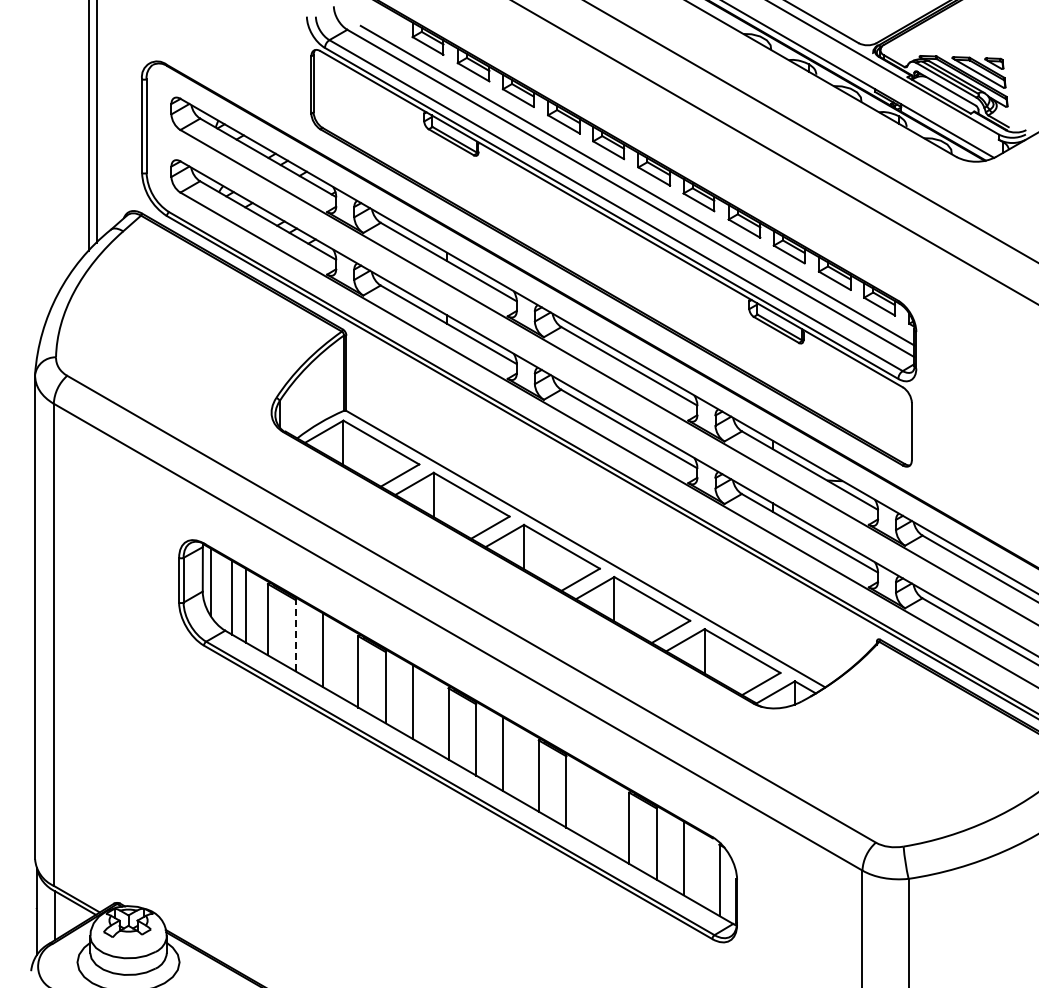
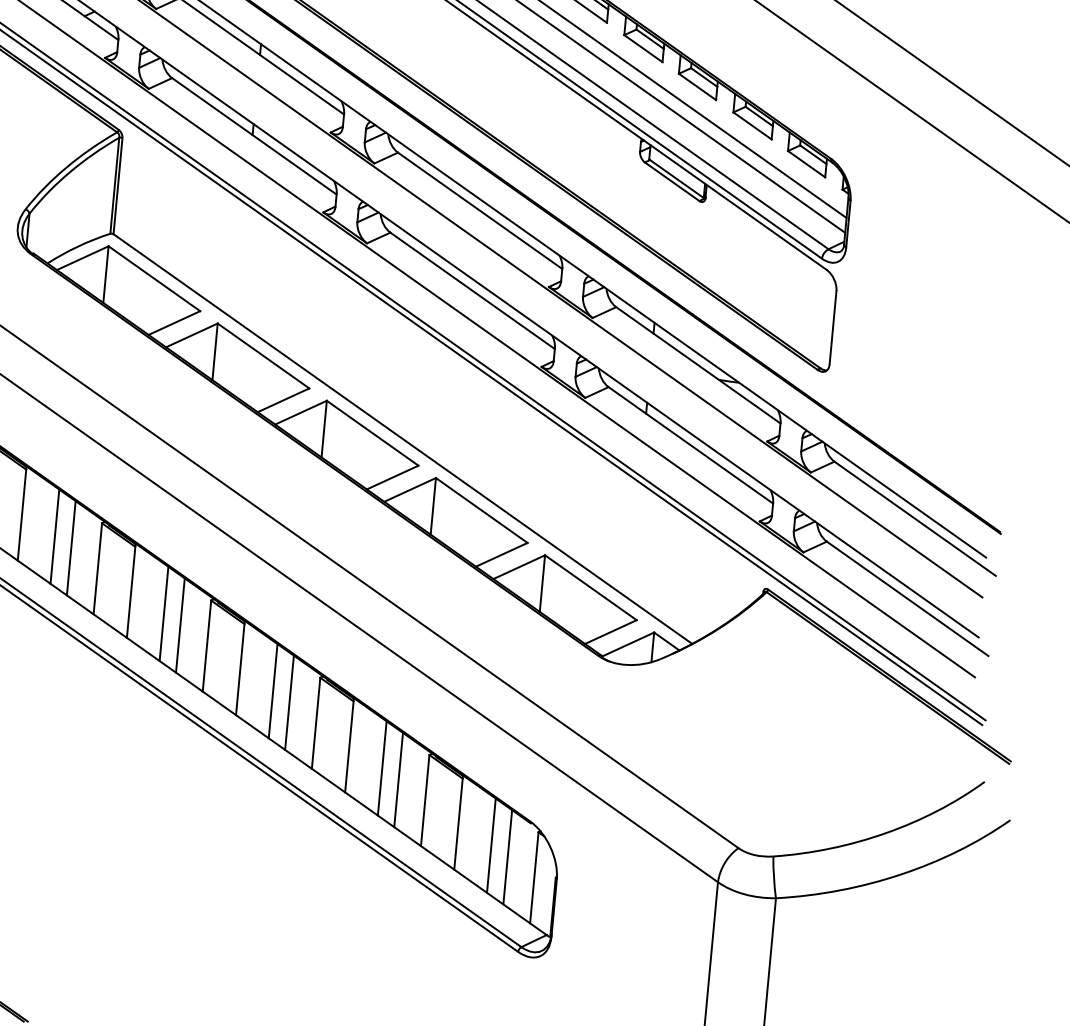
line: (295, 634) -> (22, 513), dashed -> solid
line: (336, 657) -> (71, 547), added
line: (426, 709) -> (180, 624), added
line: (516, 762) -> (289, 703), added
line: (593, 806) -> (382, 768), added
line: (607, 814) -> (399, 780), added
line: (697, 866) -> (507, 857), added

